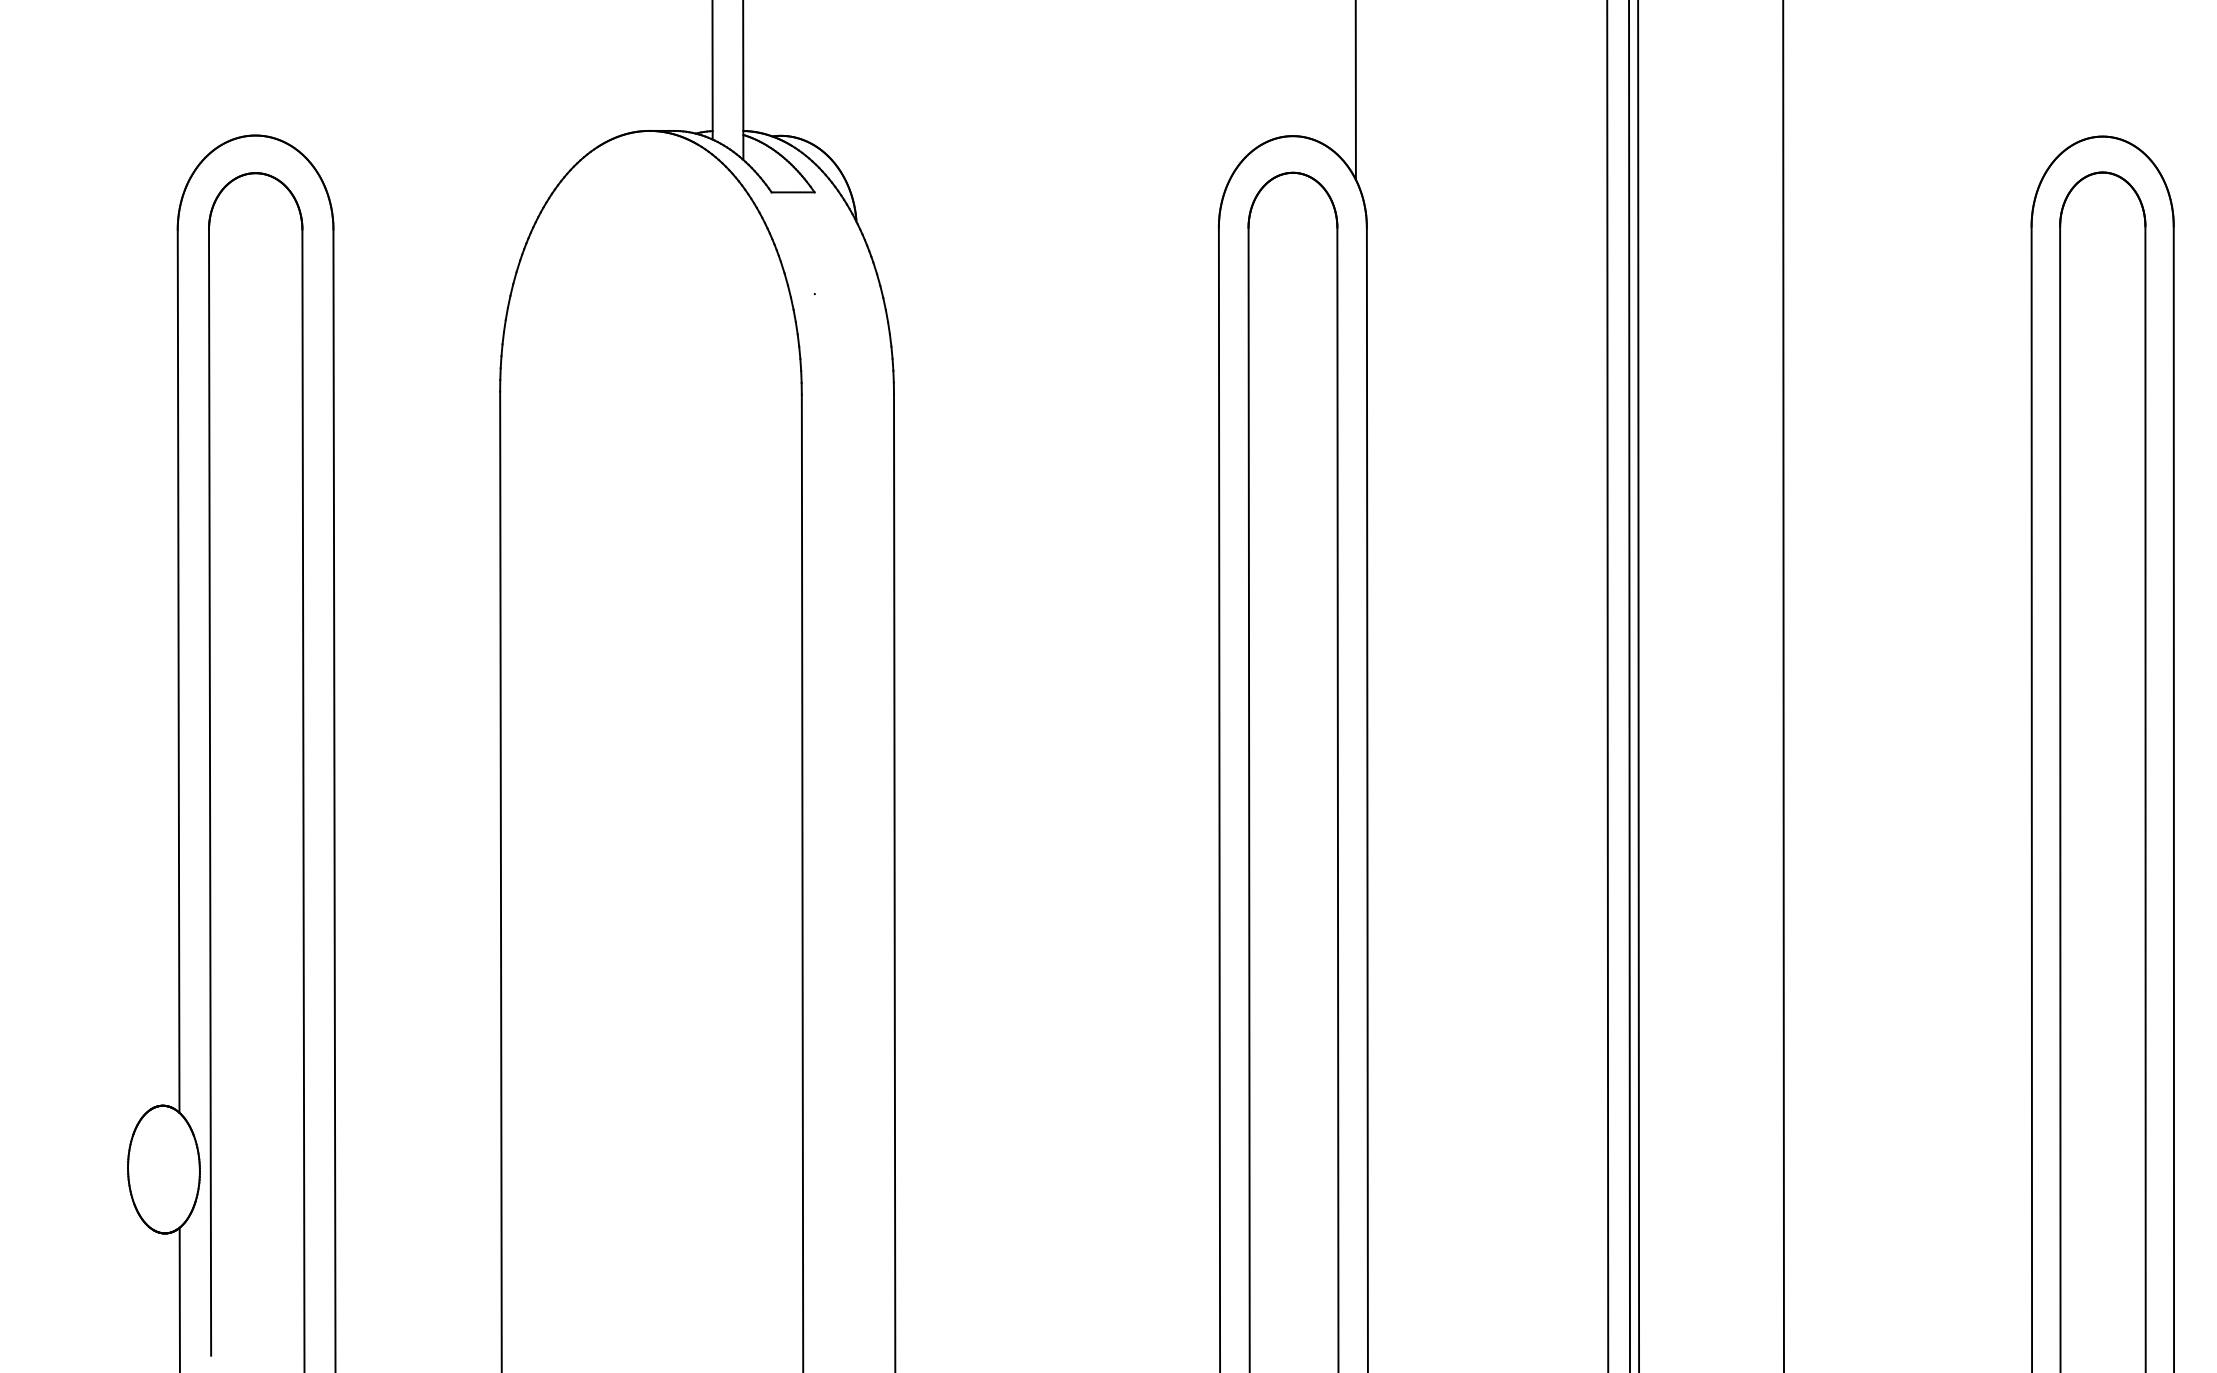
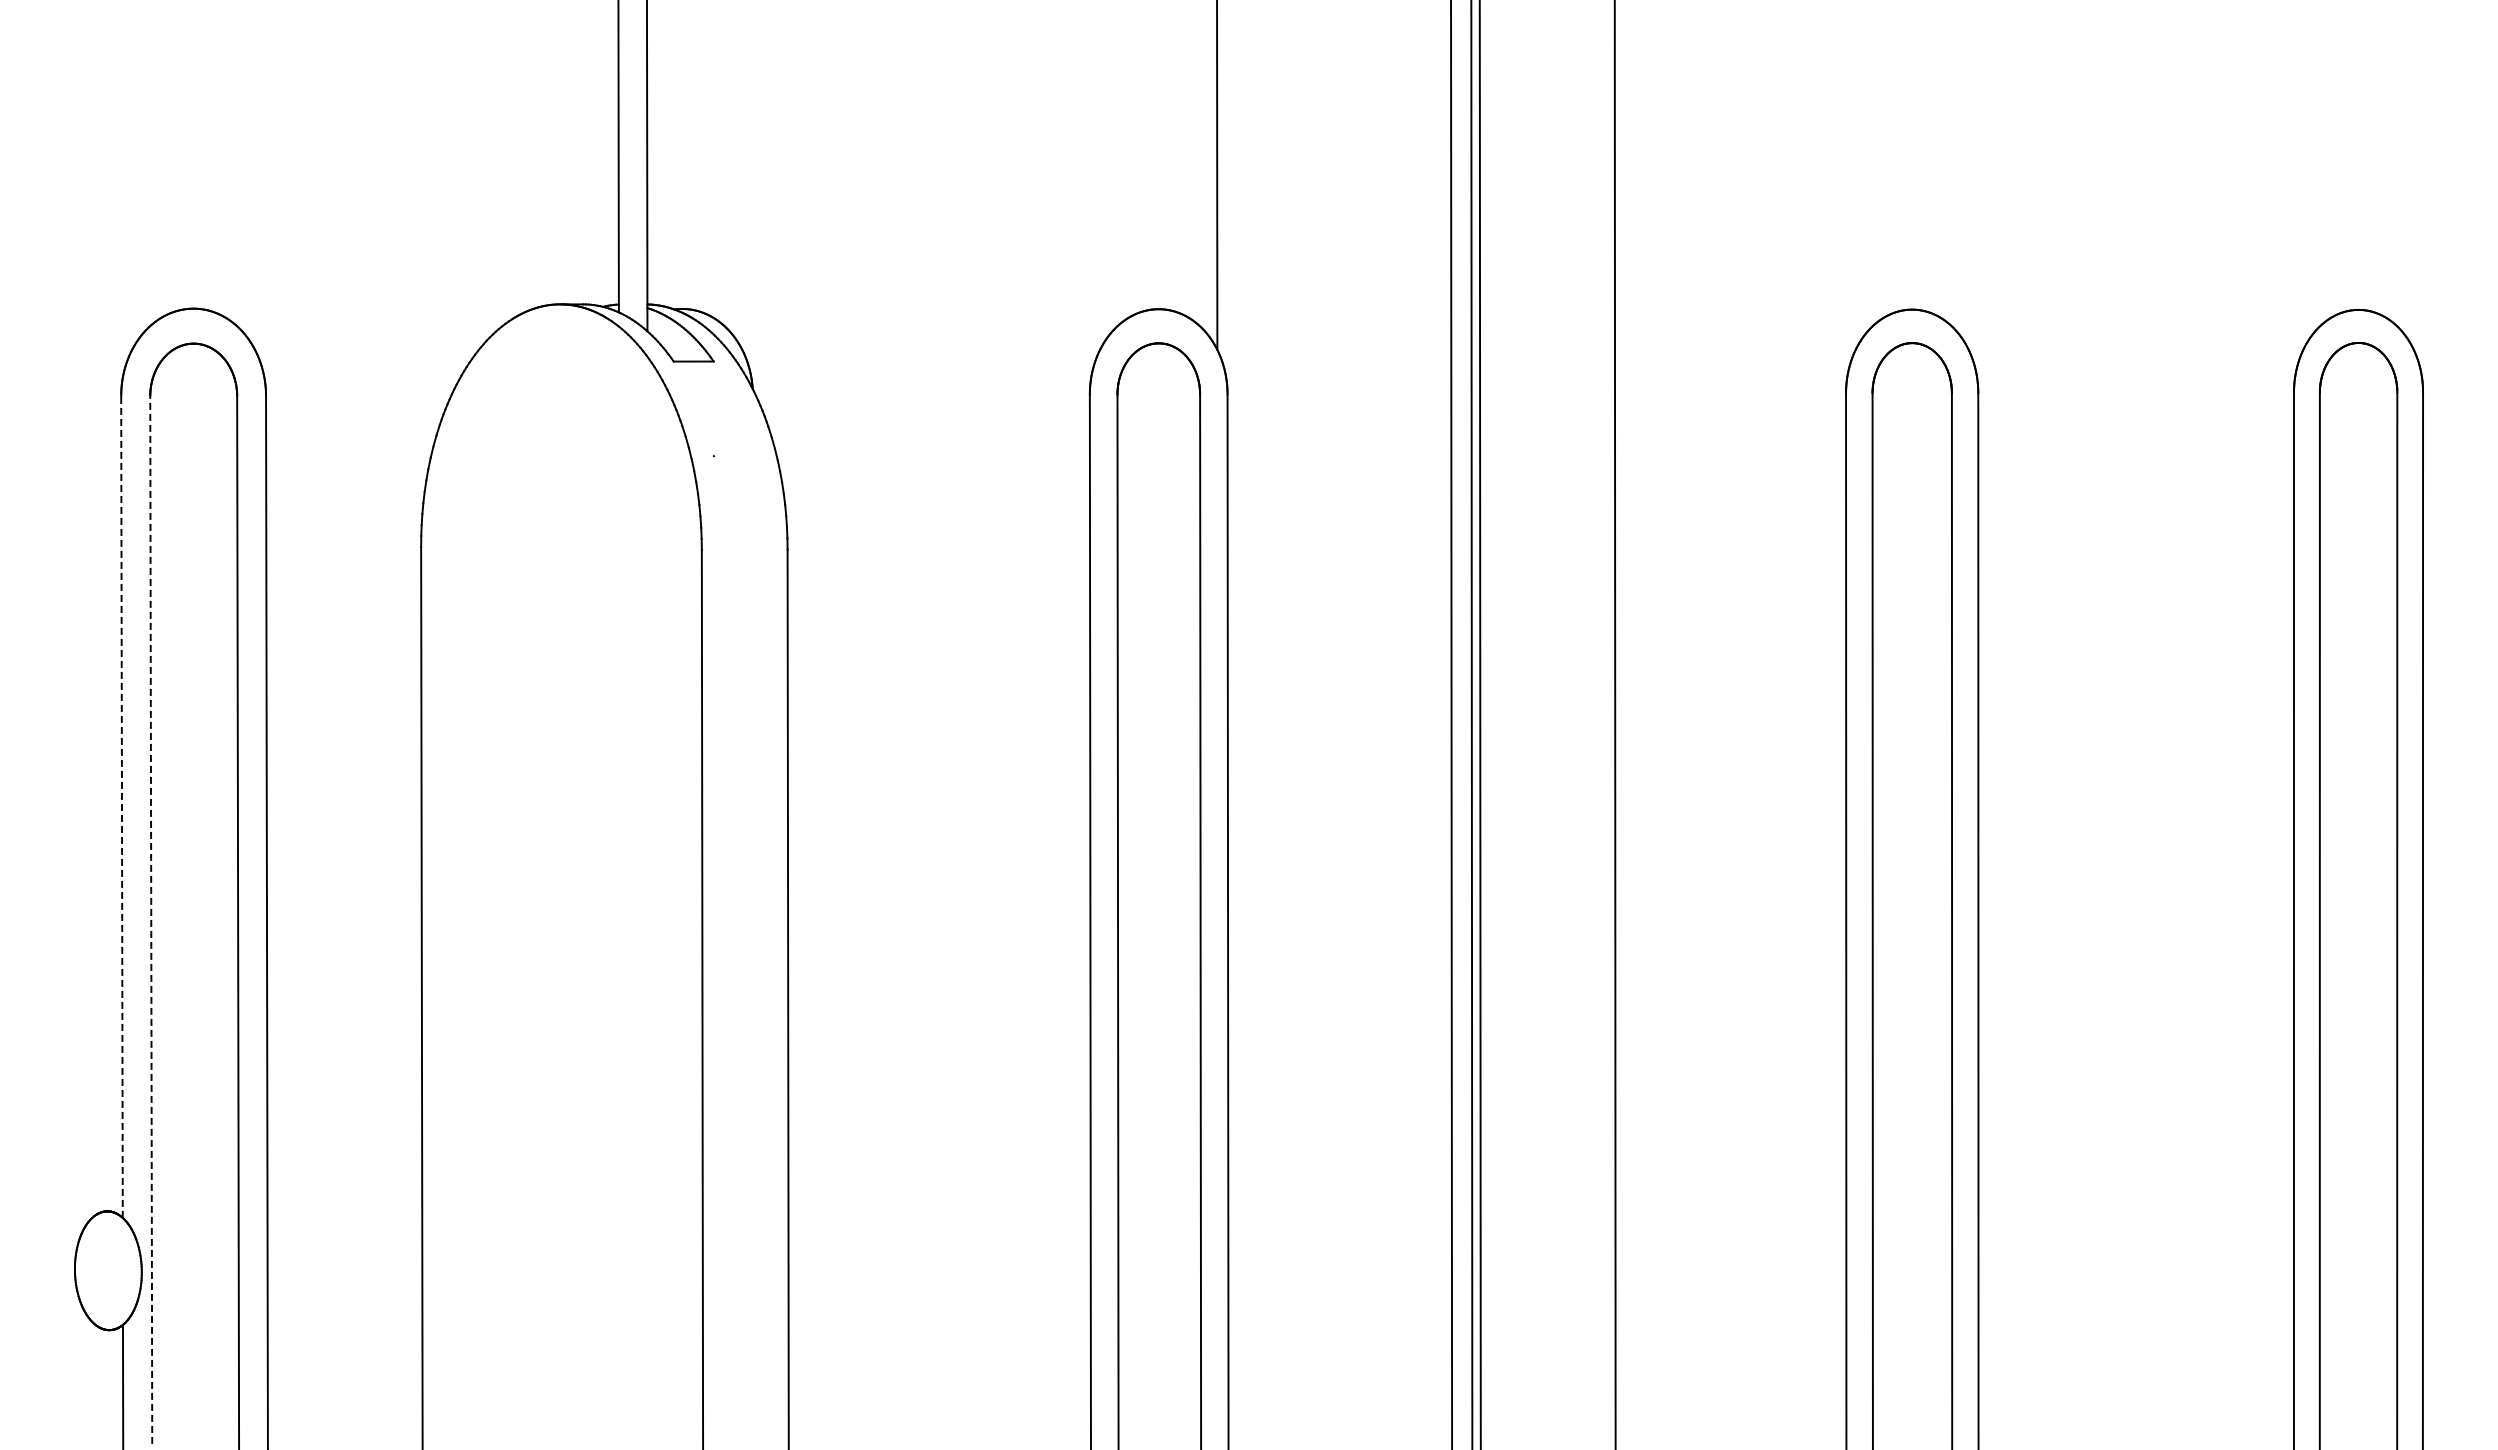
line: (178, 671) -> (121, 807), solid -> dashed
line: (210, 793) -> (151, 920), solid -> dashed

